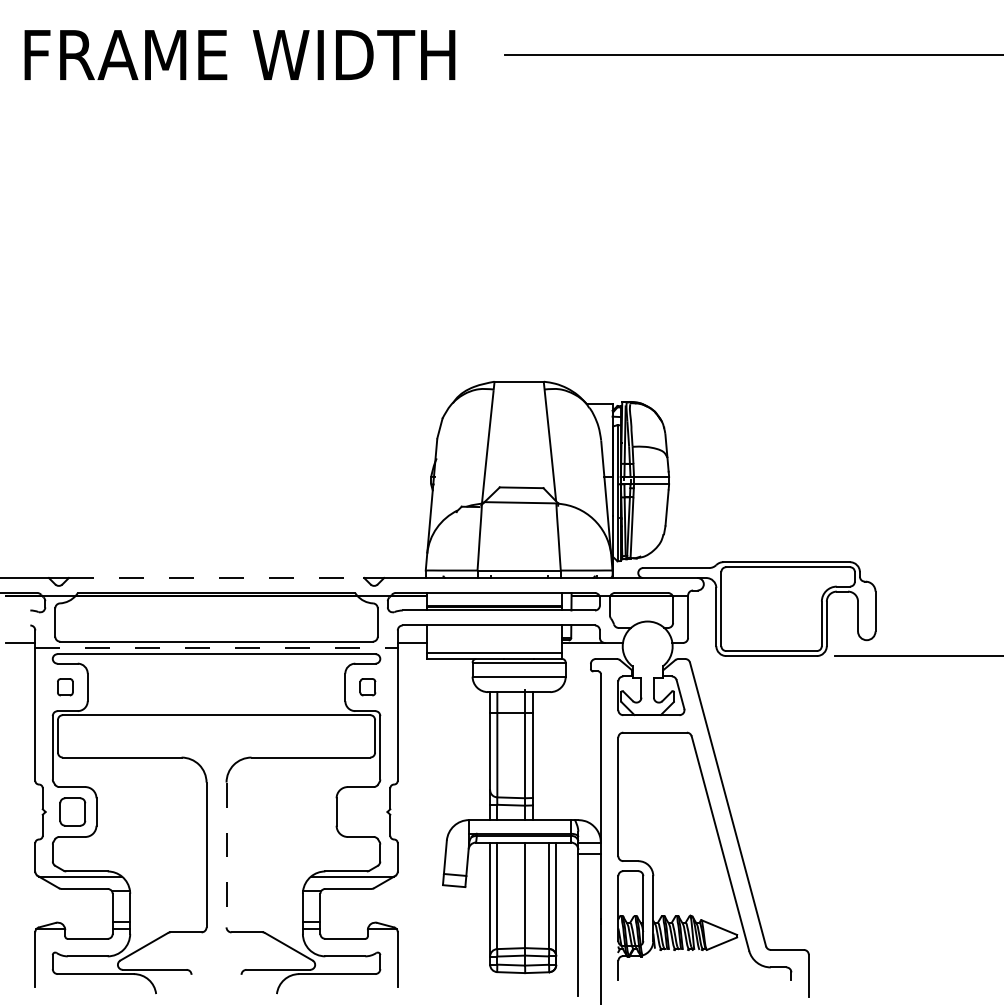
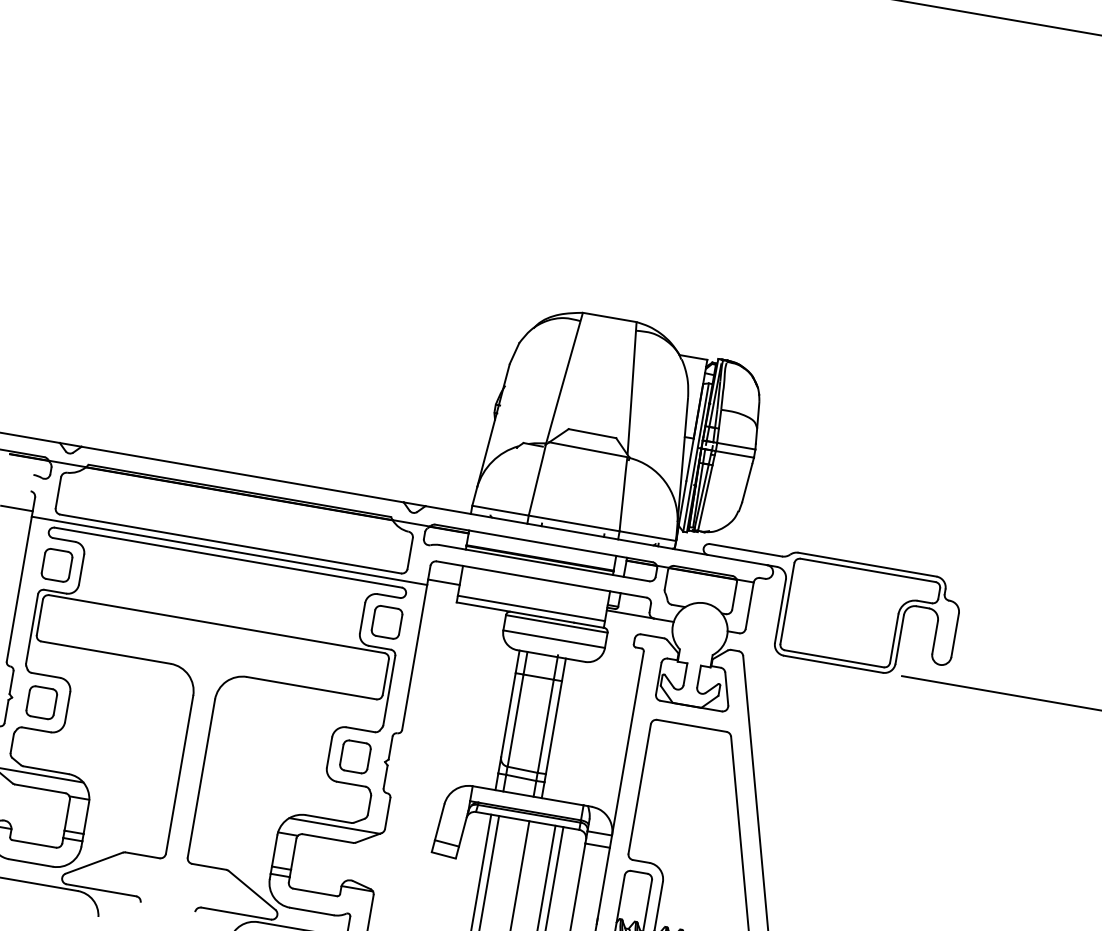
line: (216, 578) -> (242, 475), dashed -> solid
line: (217, 647) -> (230, 550), dashed -> solid
part: (65, 686) -> (57, 564), size x1.67
part: (367, 686) -> (386, 621), size x1.67
part: (360, 811) -> (355, 756), added
line: (226, 855) -> (201, 779), dashed -> solid

